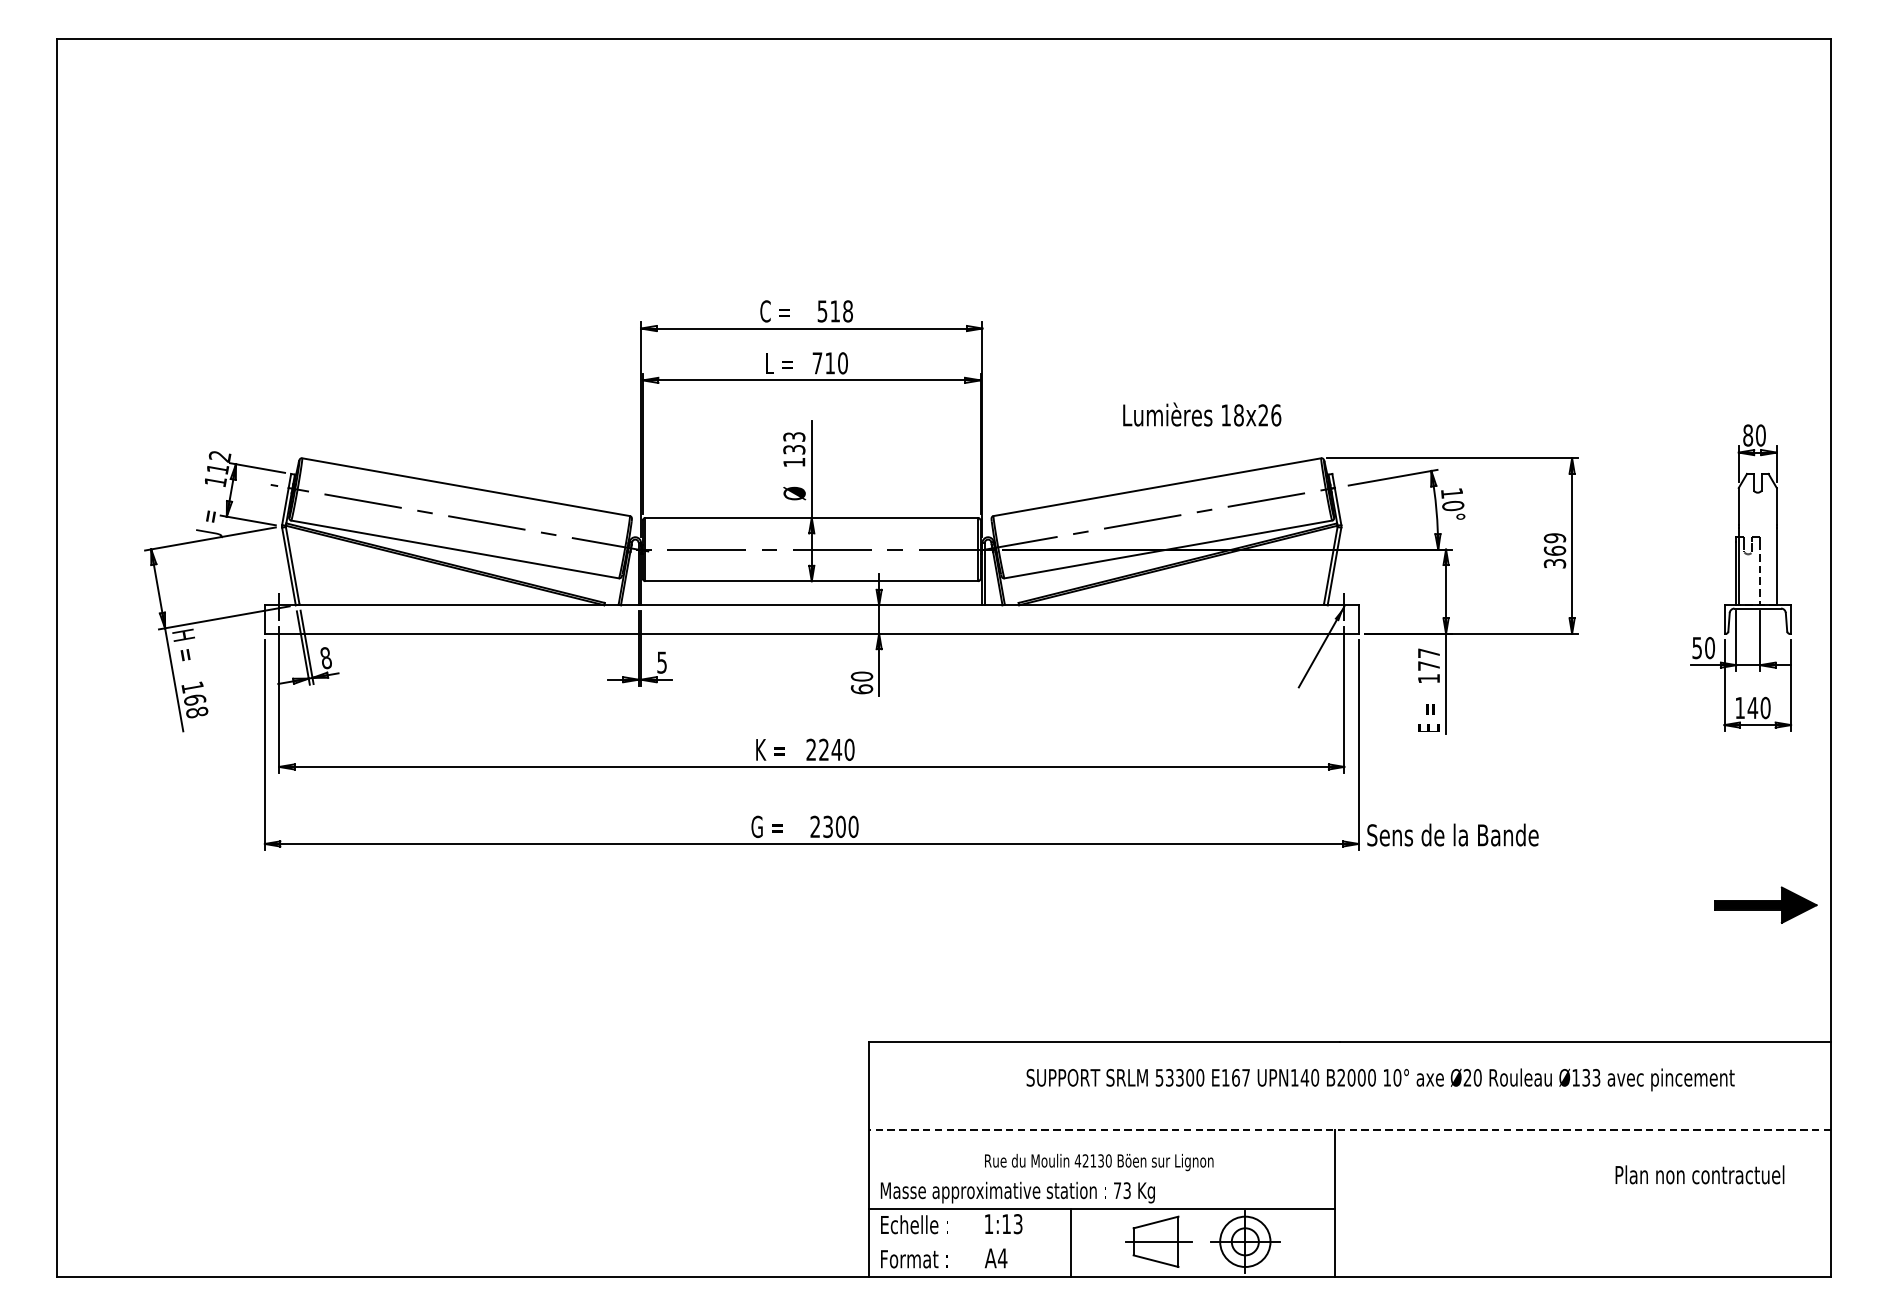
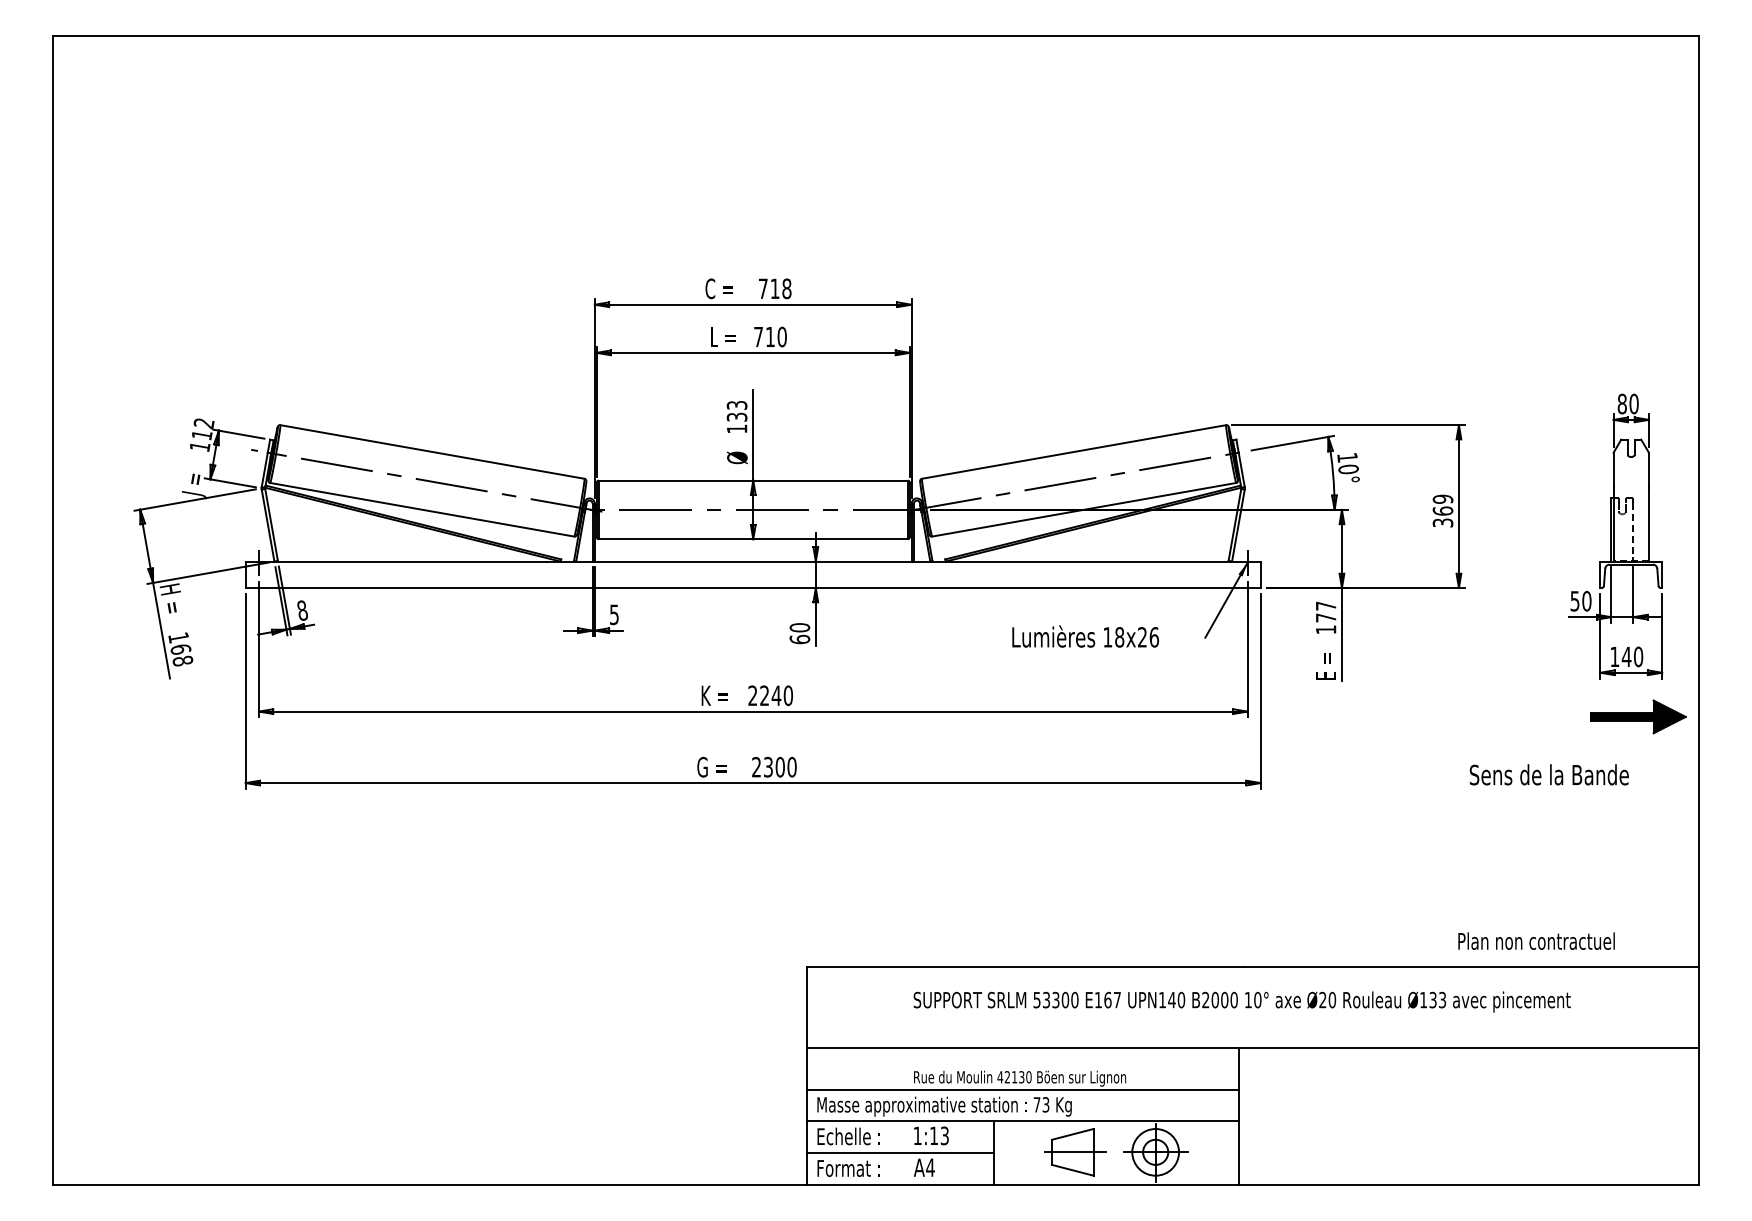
text: (821, 311) -> (762, 288), 518 -> 718
text: (1202, 414) -> (1085, 636), moved
text: (1452, 834) -> (1548, 774), moved
part: (1765, 904) -> (1638, 716), moved
text: (1379, 1079) -> (1241, 1001), moved
line: (1349, 1129) -> (1252, 1048), dashed -> solid
line: (1101, 1174) -> (1022, 1089), added
text: (1699, 1174) -> (1536, 940), moved
line: (969, 1243) -> (899, 1153), added

